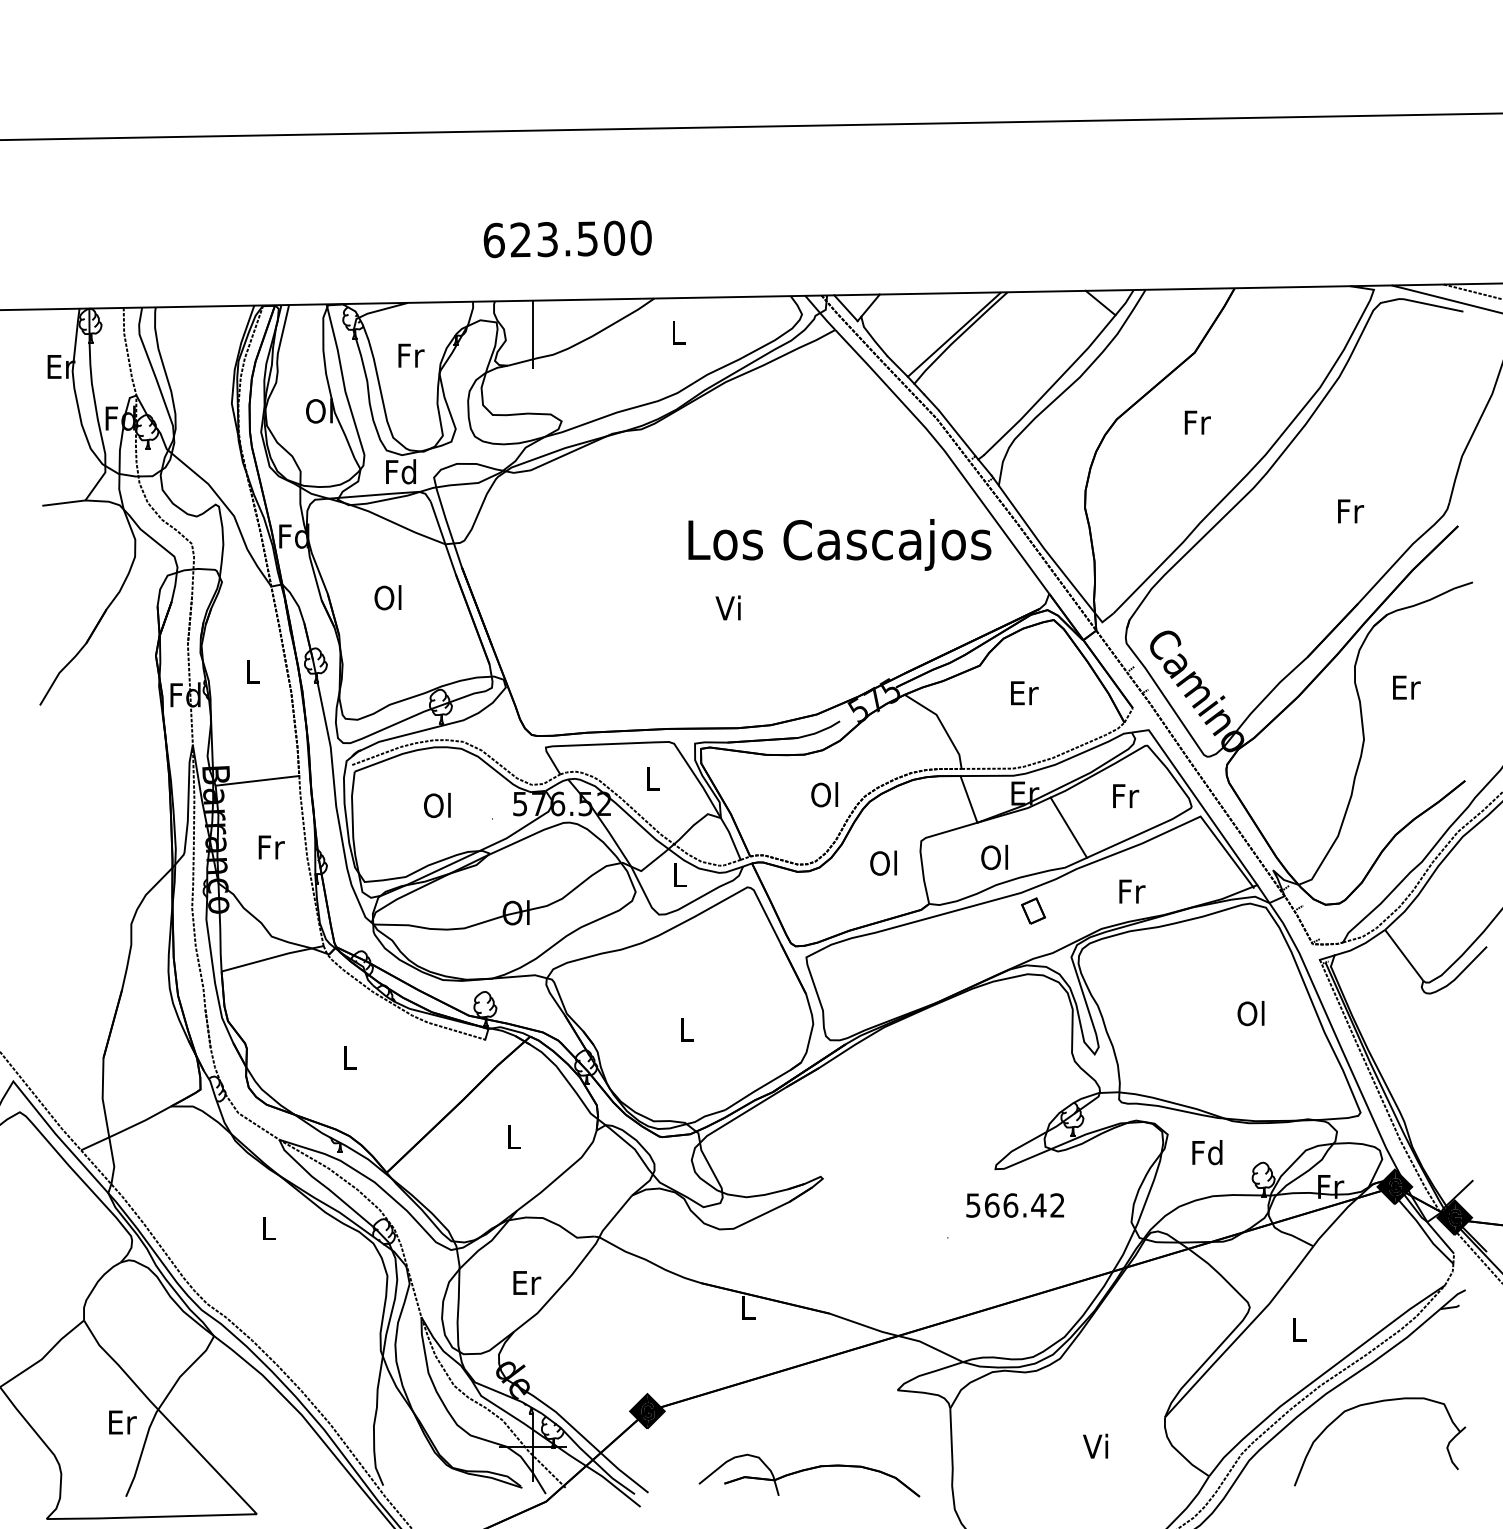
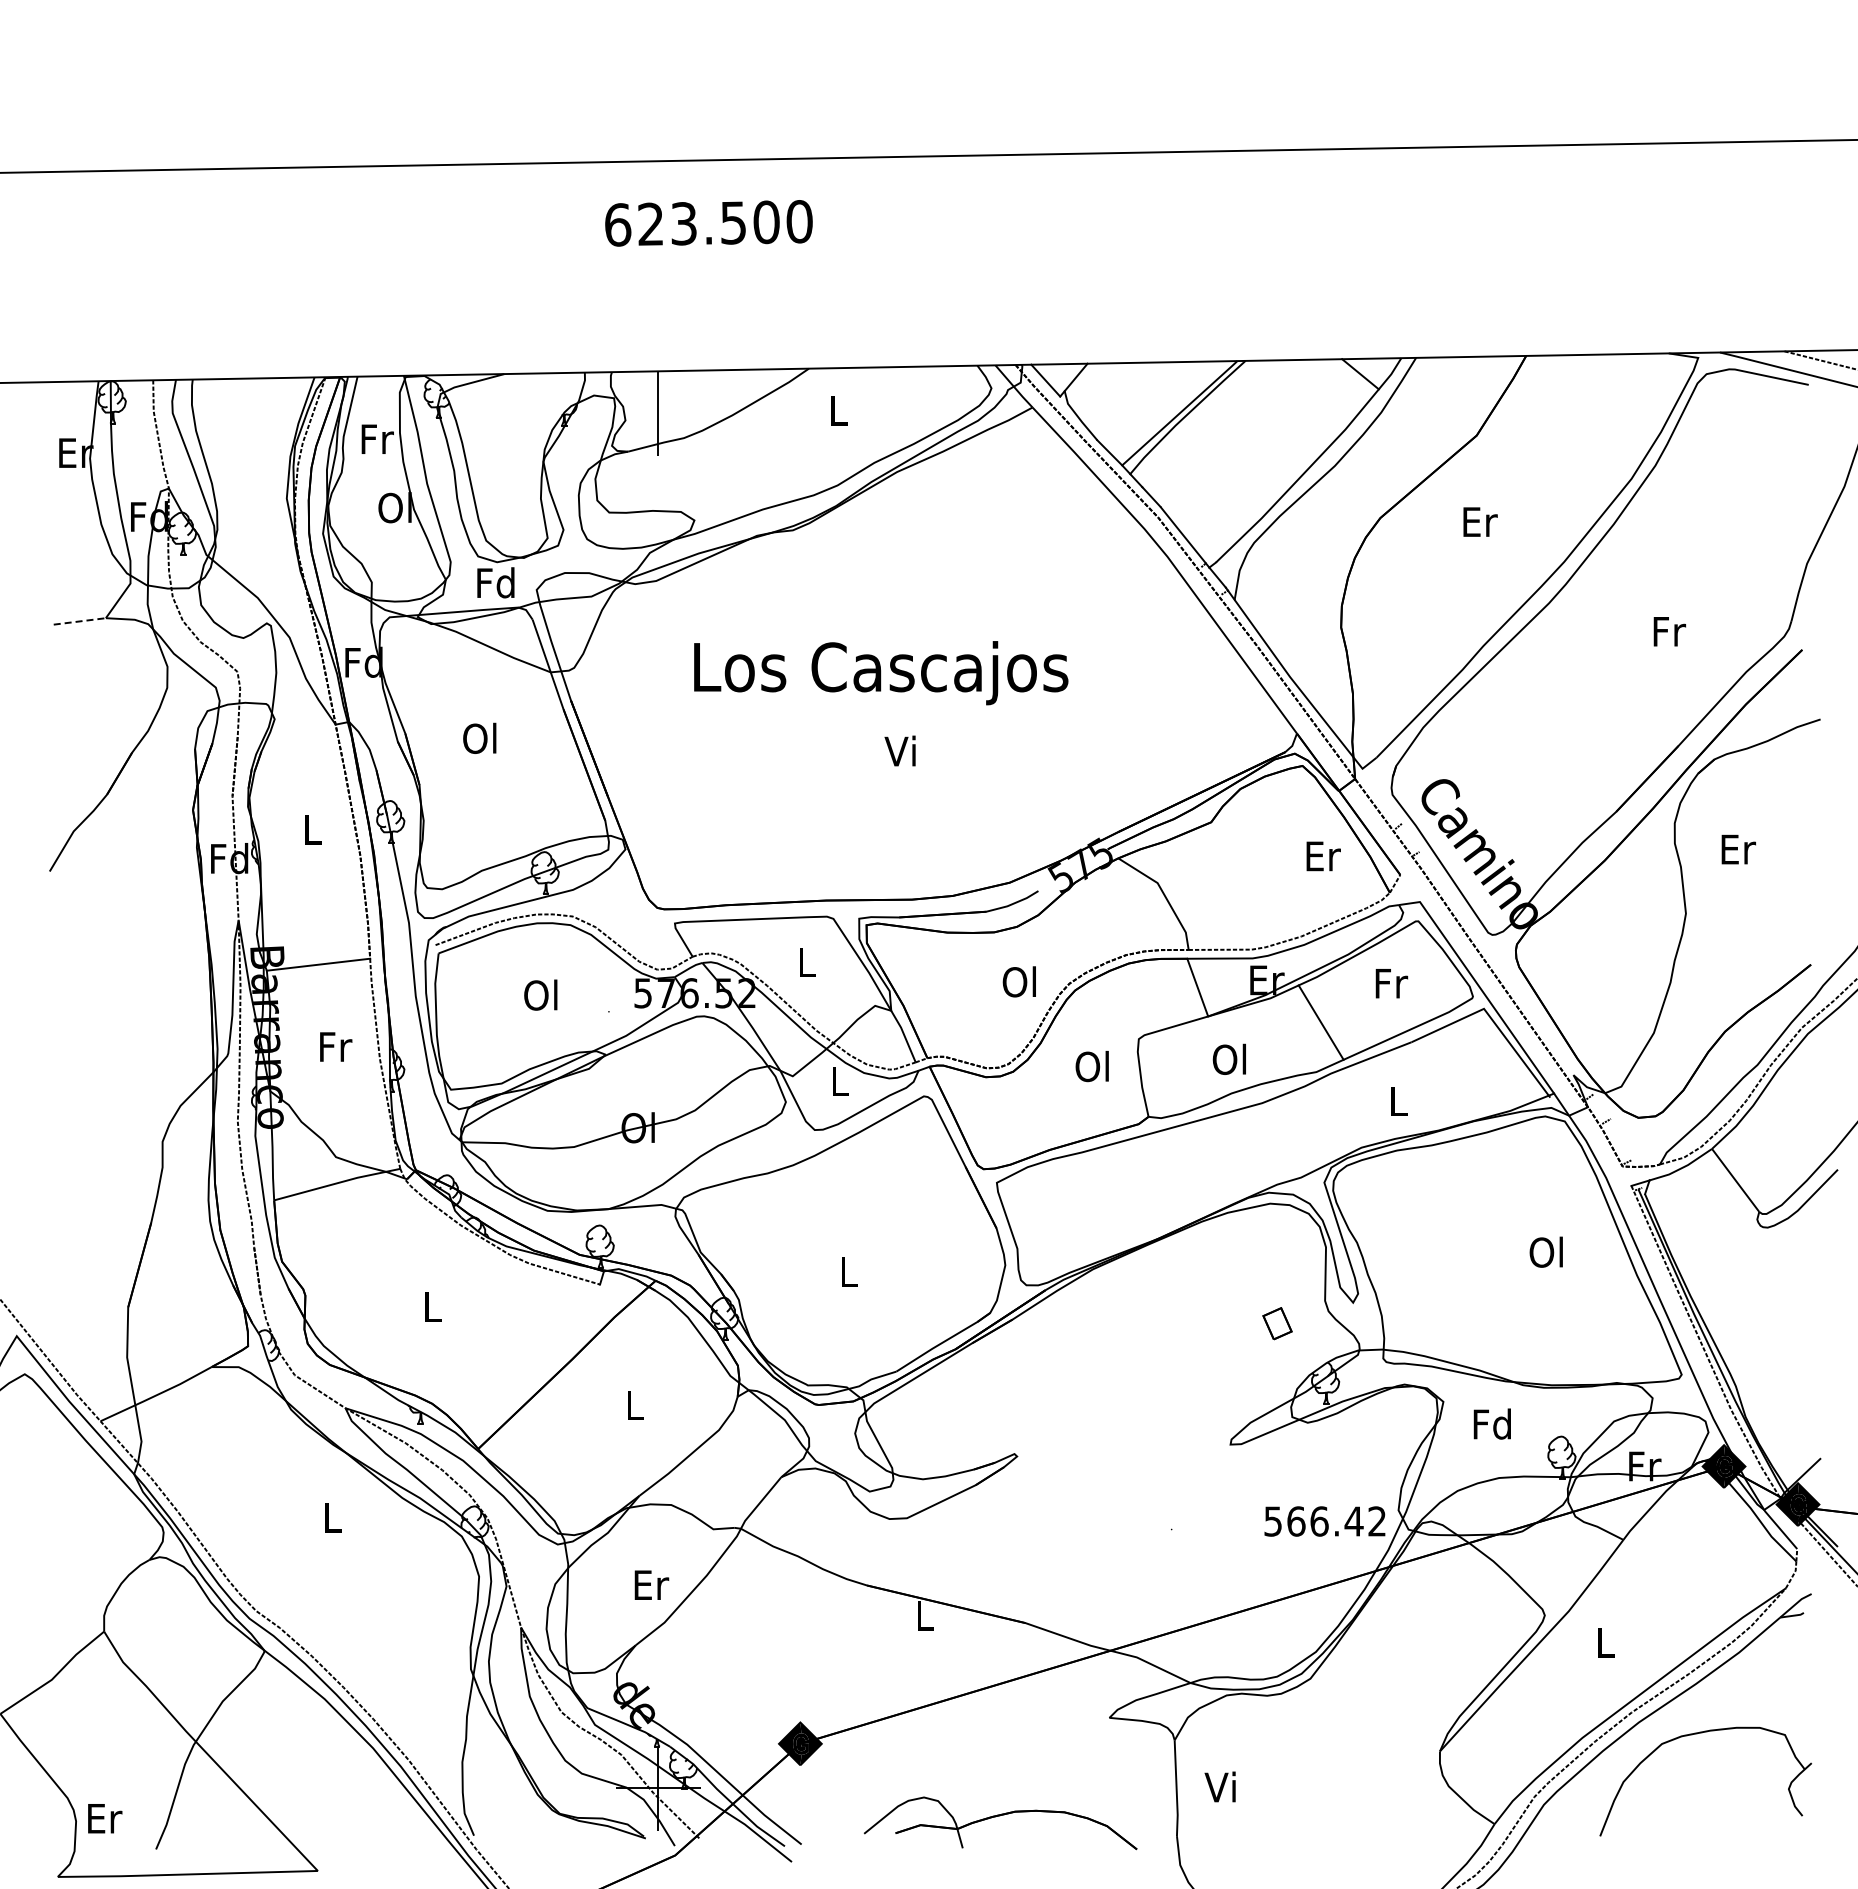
text: (567, 239) -> (708, 223), moved
text: (411, 355) -> (377, 438), moved
text: (1197, 422) -> (1480, 521), Fr -> Er
line: (64, 503) -> (80, 621), solid -> dashed
text: (840, 545) -> (881, 673), moved
text: (1024, 693) -> (1323, 856), moved
text: (1132, 891) -> (1399, 1101), Fr -> L
part: (1033, 910) -> (1277, 1323), moved
text: (1014, 1205) -> (1324, 1521), moved
text: (123, 1422) -> (105, 1818), moved
text: (1095, 1445) -> (1219, 1786), moved

